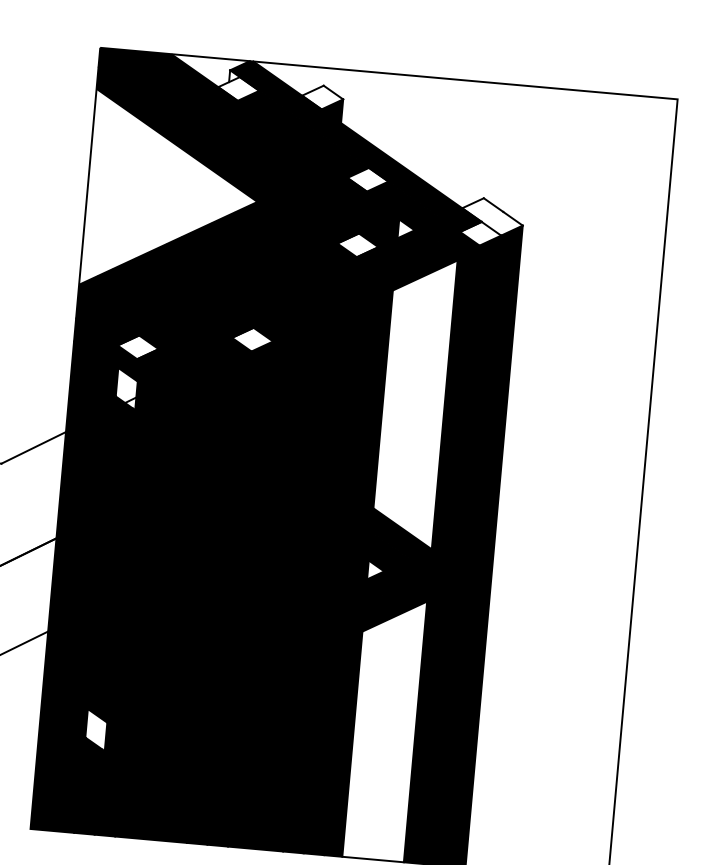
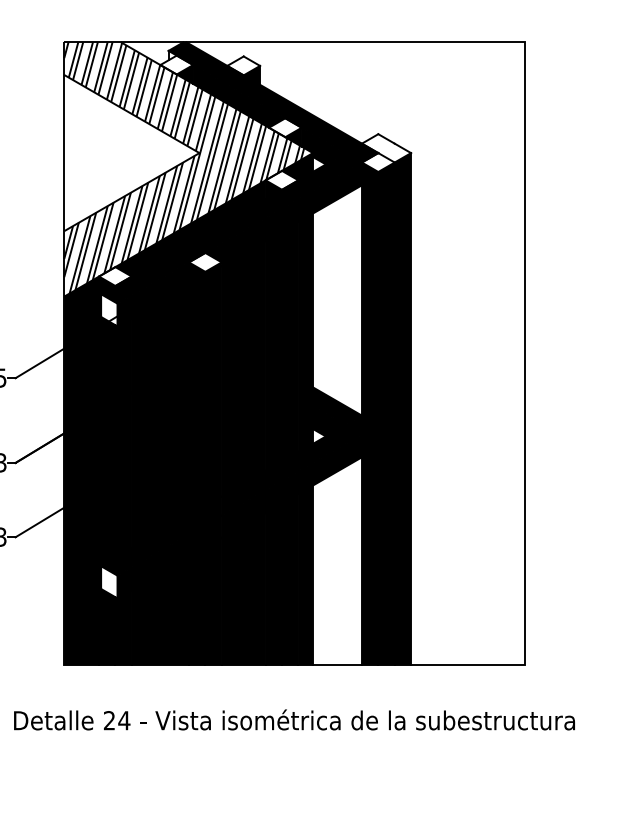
fill: (241, 221) -> (188, 169), removed

